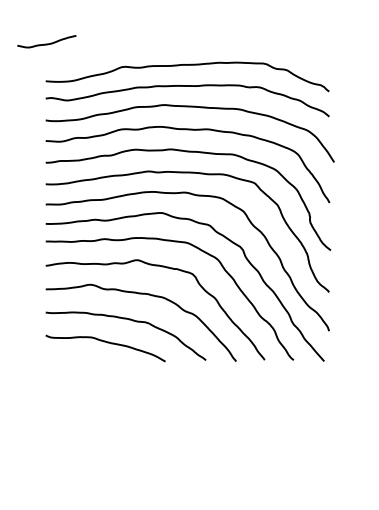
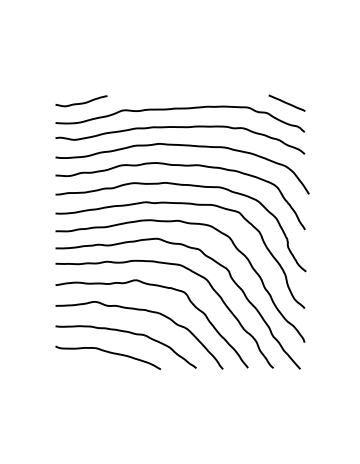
curve: (46, 43) -> (81, 102), moved
line: (308, 57) -> (286, 102), added

